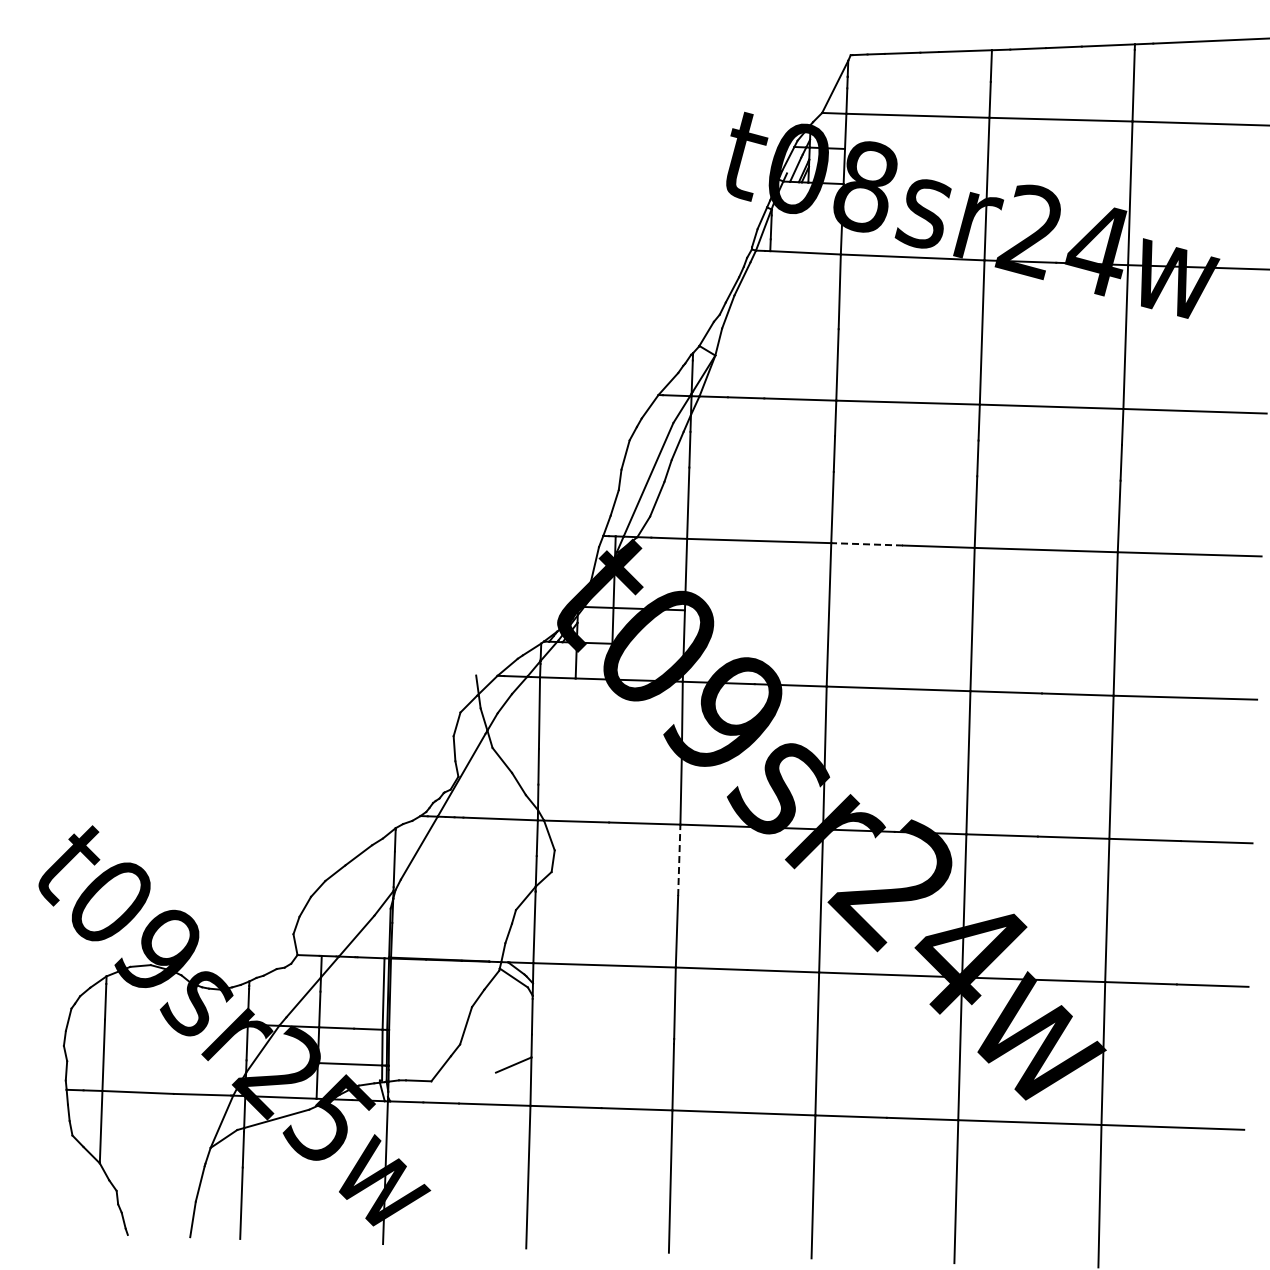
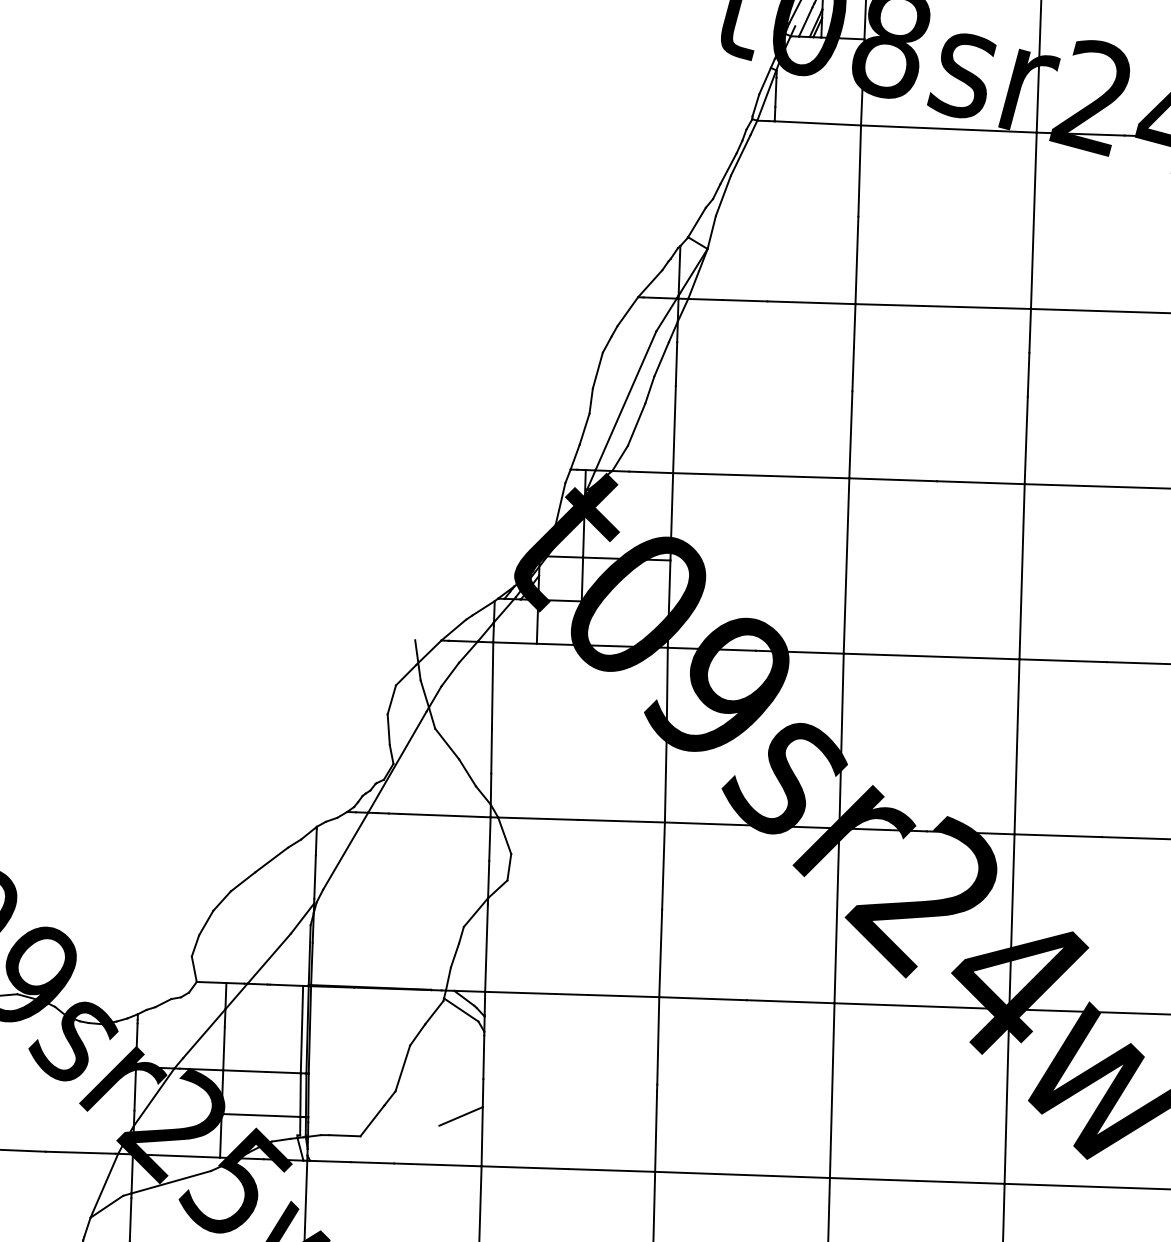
line: (867, 544) -> (893, 479), dashed -> solid
line: (679, 860) -> (663, 866), dashed -> solid

